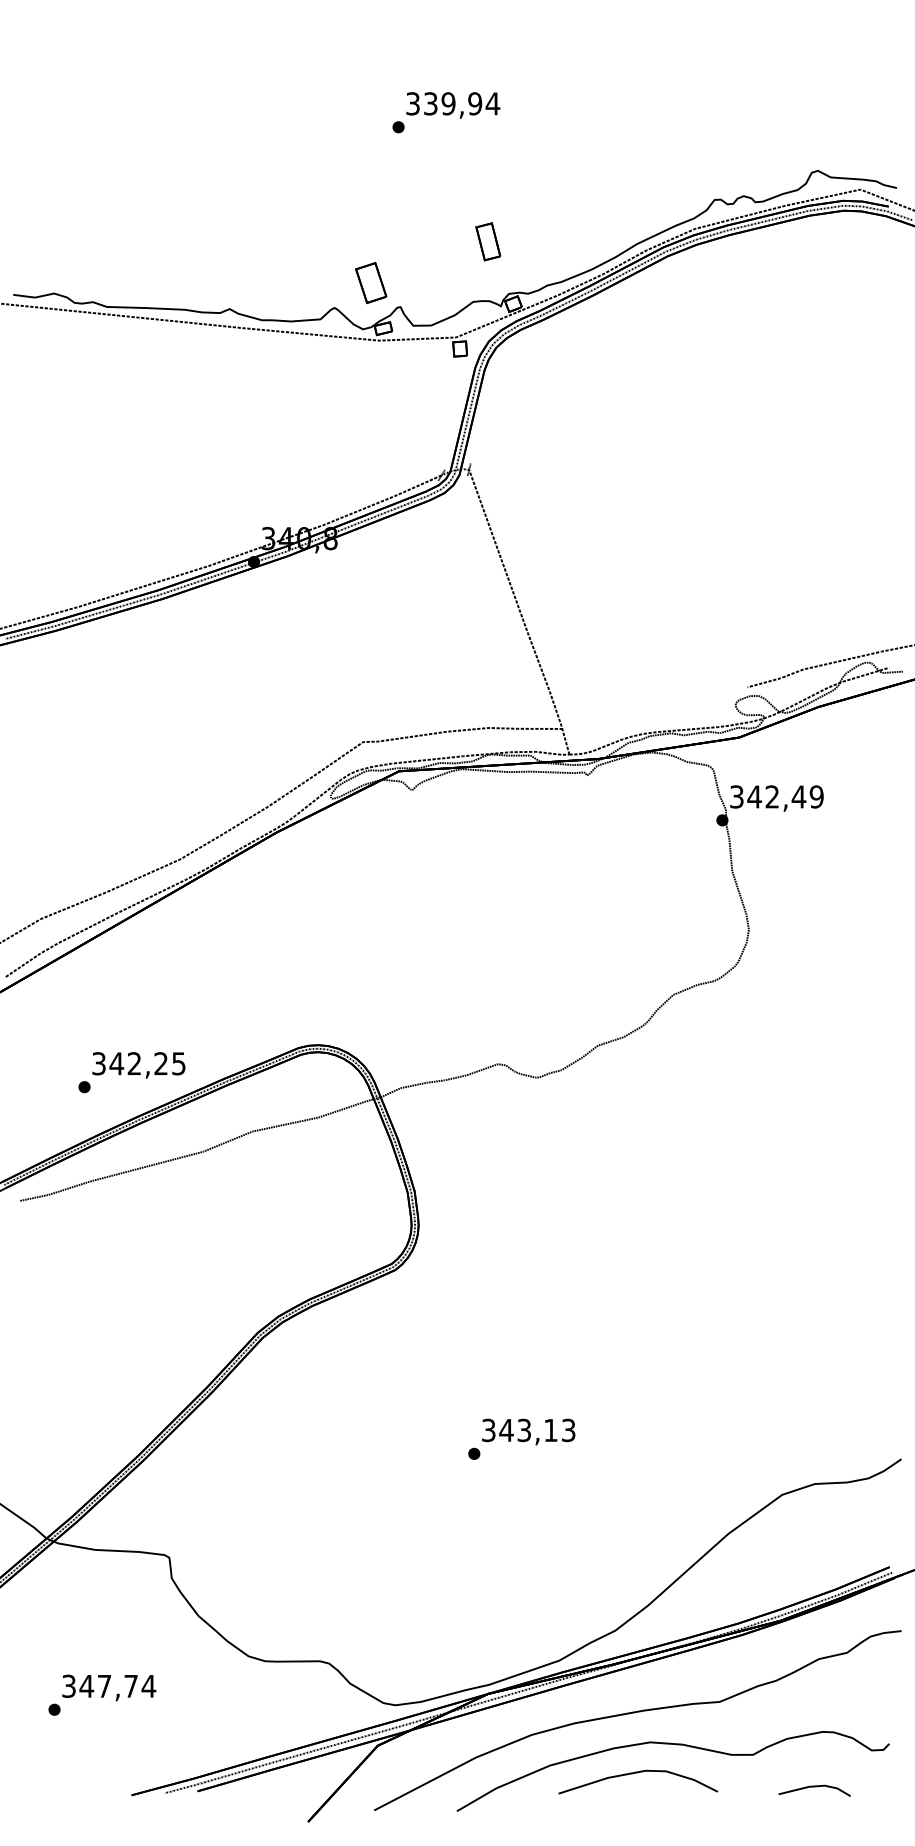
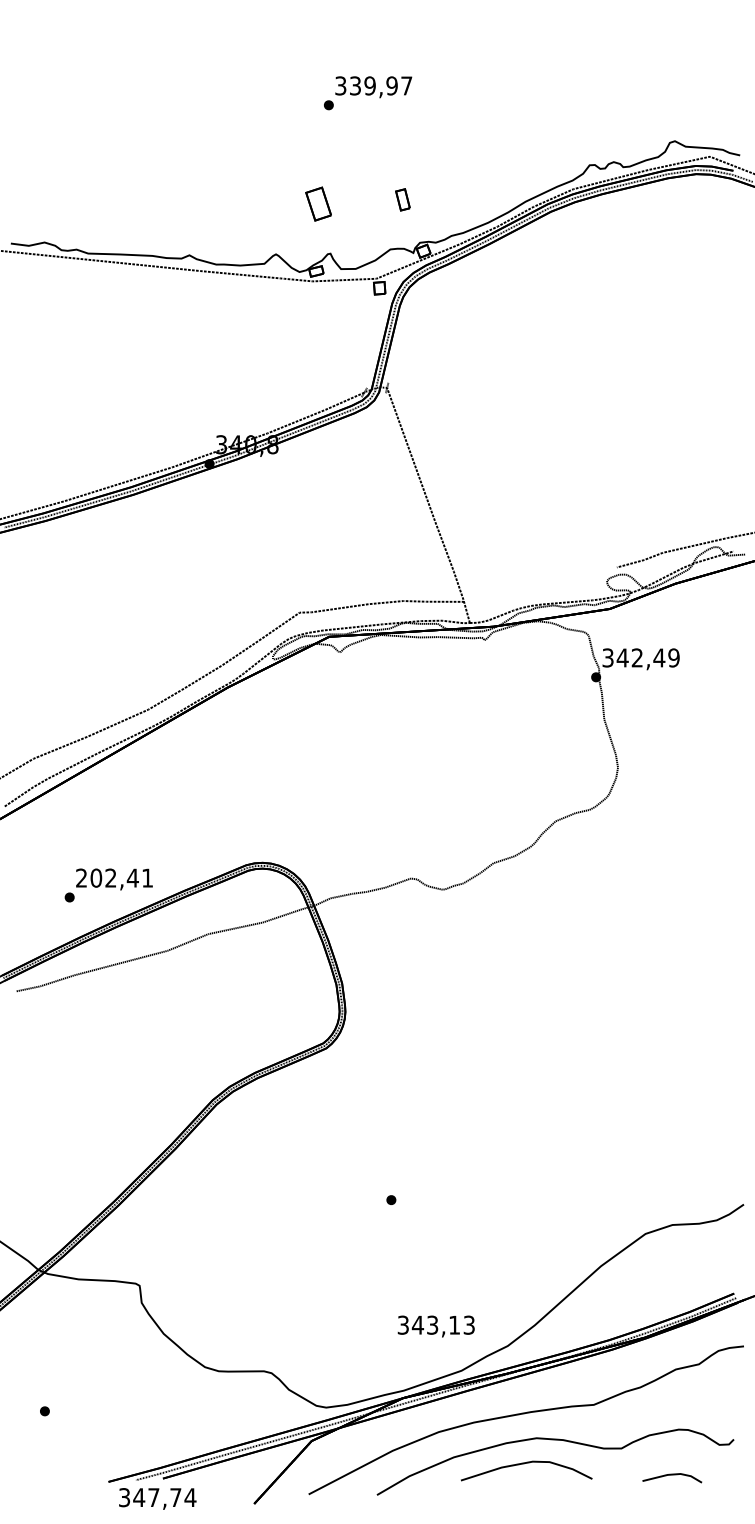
text: (492, 103) -> (406, 85), 339,94 -> 339,97
part: (488, 241) -> (403, 199), size x0.7
part: (371, 283) -> (318, 204), moved
text: (138, 1063) -> (114, 877), 342,25 -> 202,41
text: (528, 1431) -> (436, 1326), moved
text: (109, 1687) -> (157, 1498), moved

